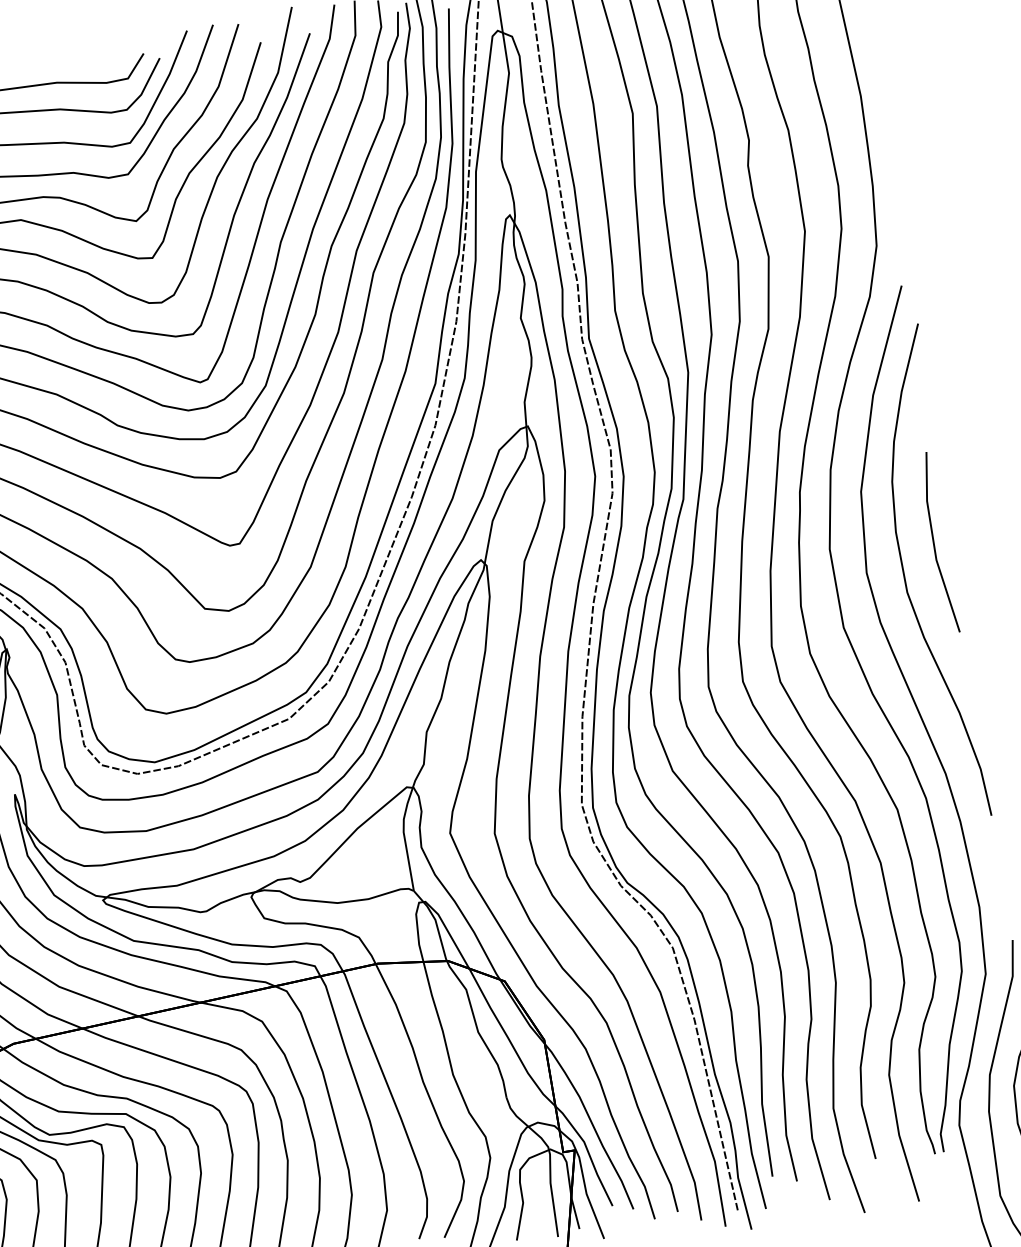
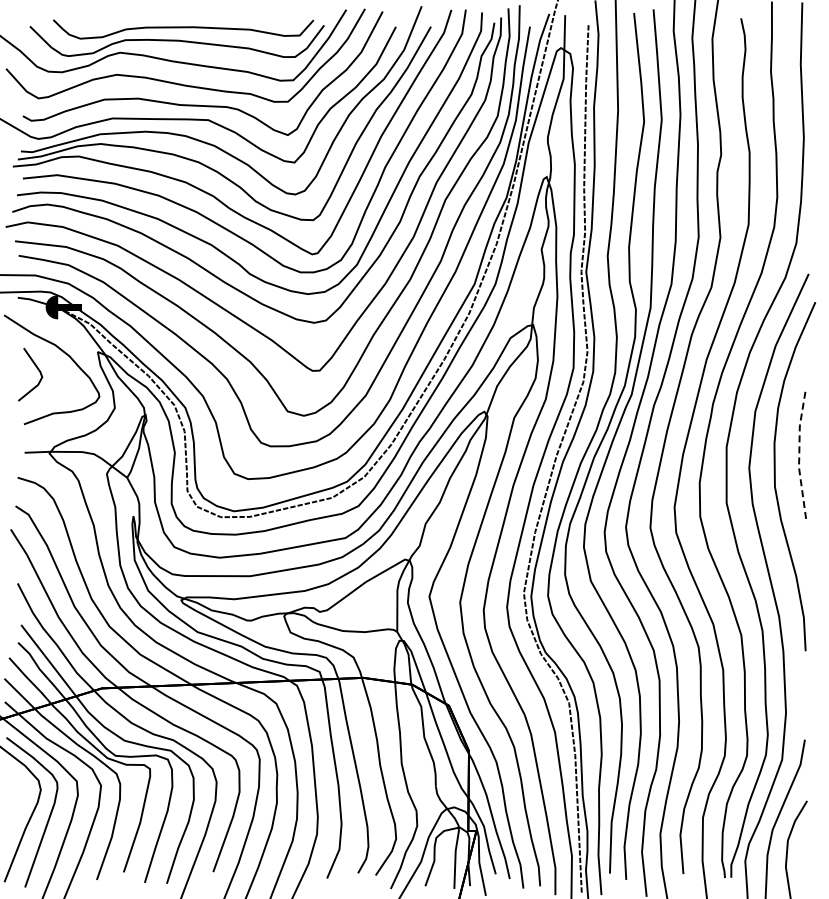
line: (934, 544) -> (799, 456), solid -> dashed

